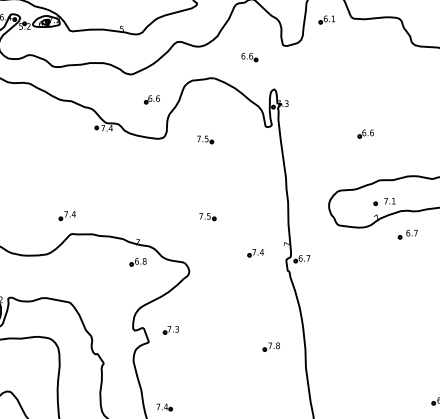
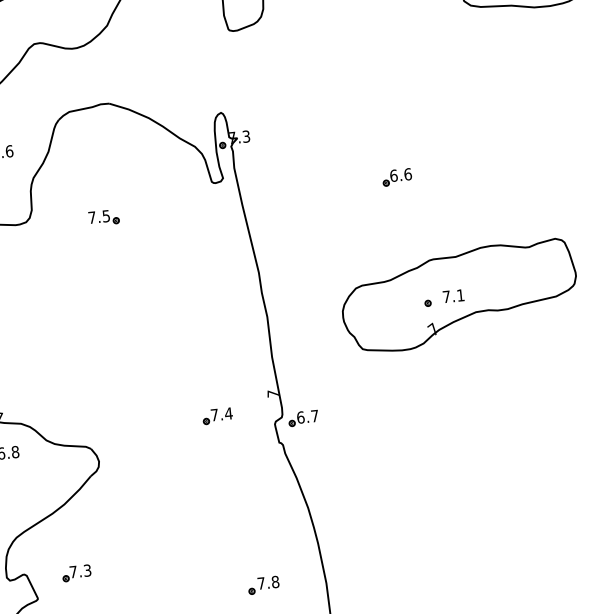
part: (249, 57) -> (169, 58), removed
part: (207, 217) -> (122, 359), removed
part: (407, 234) -> (492, 353), removed

